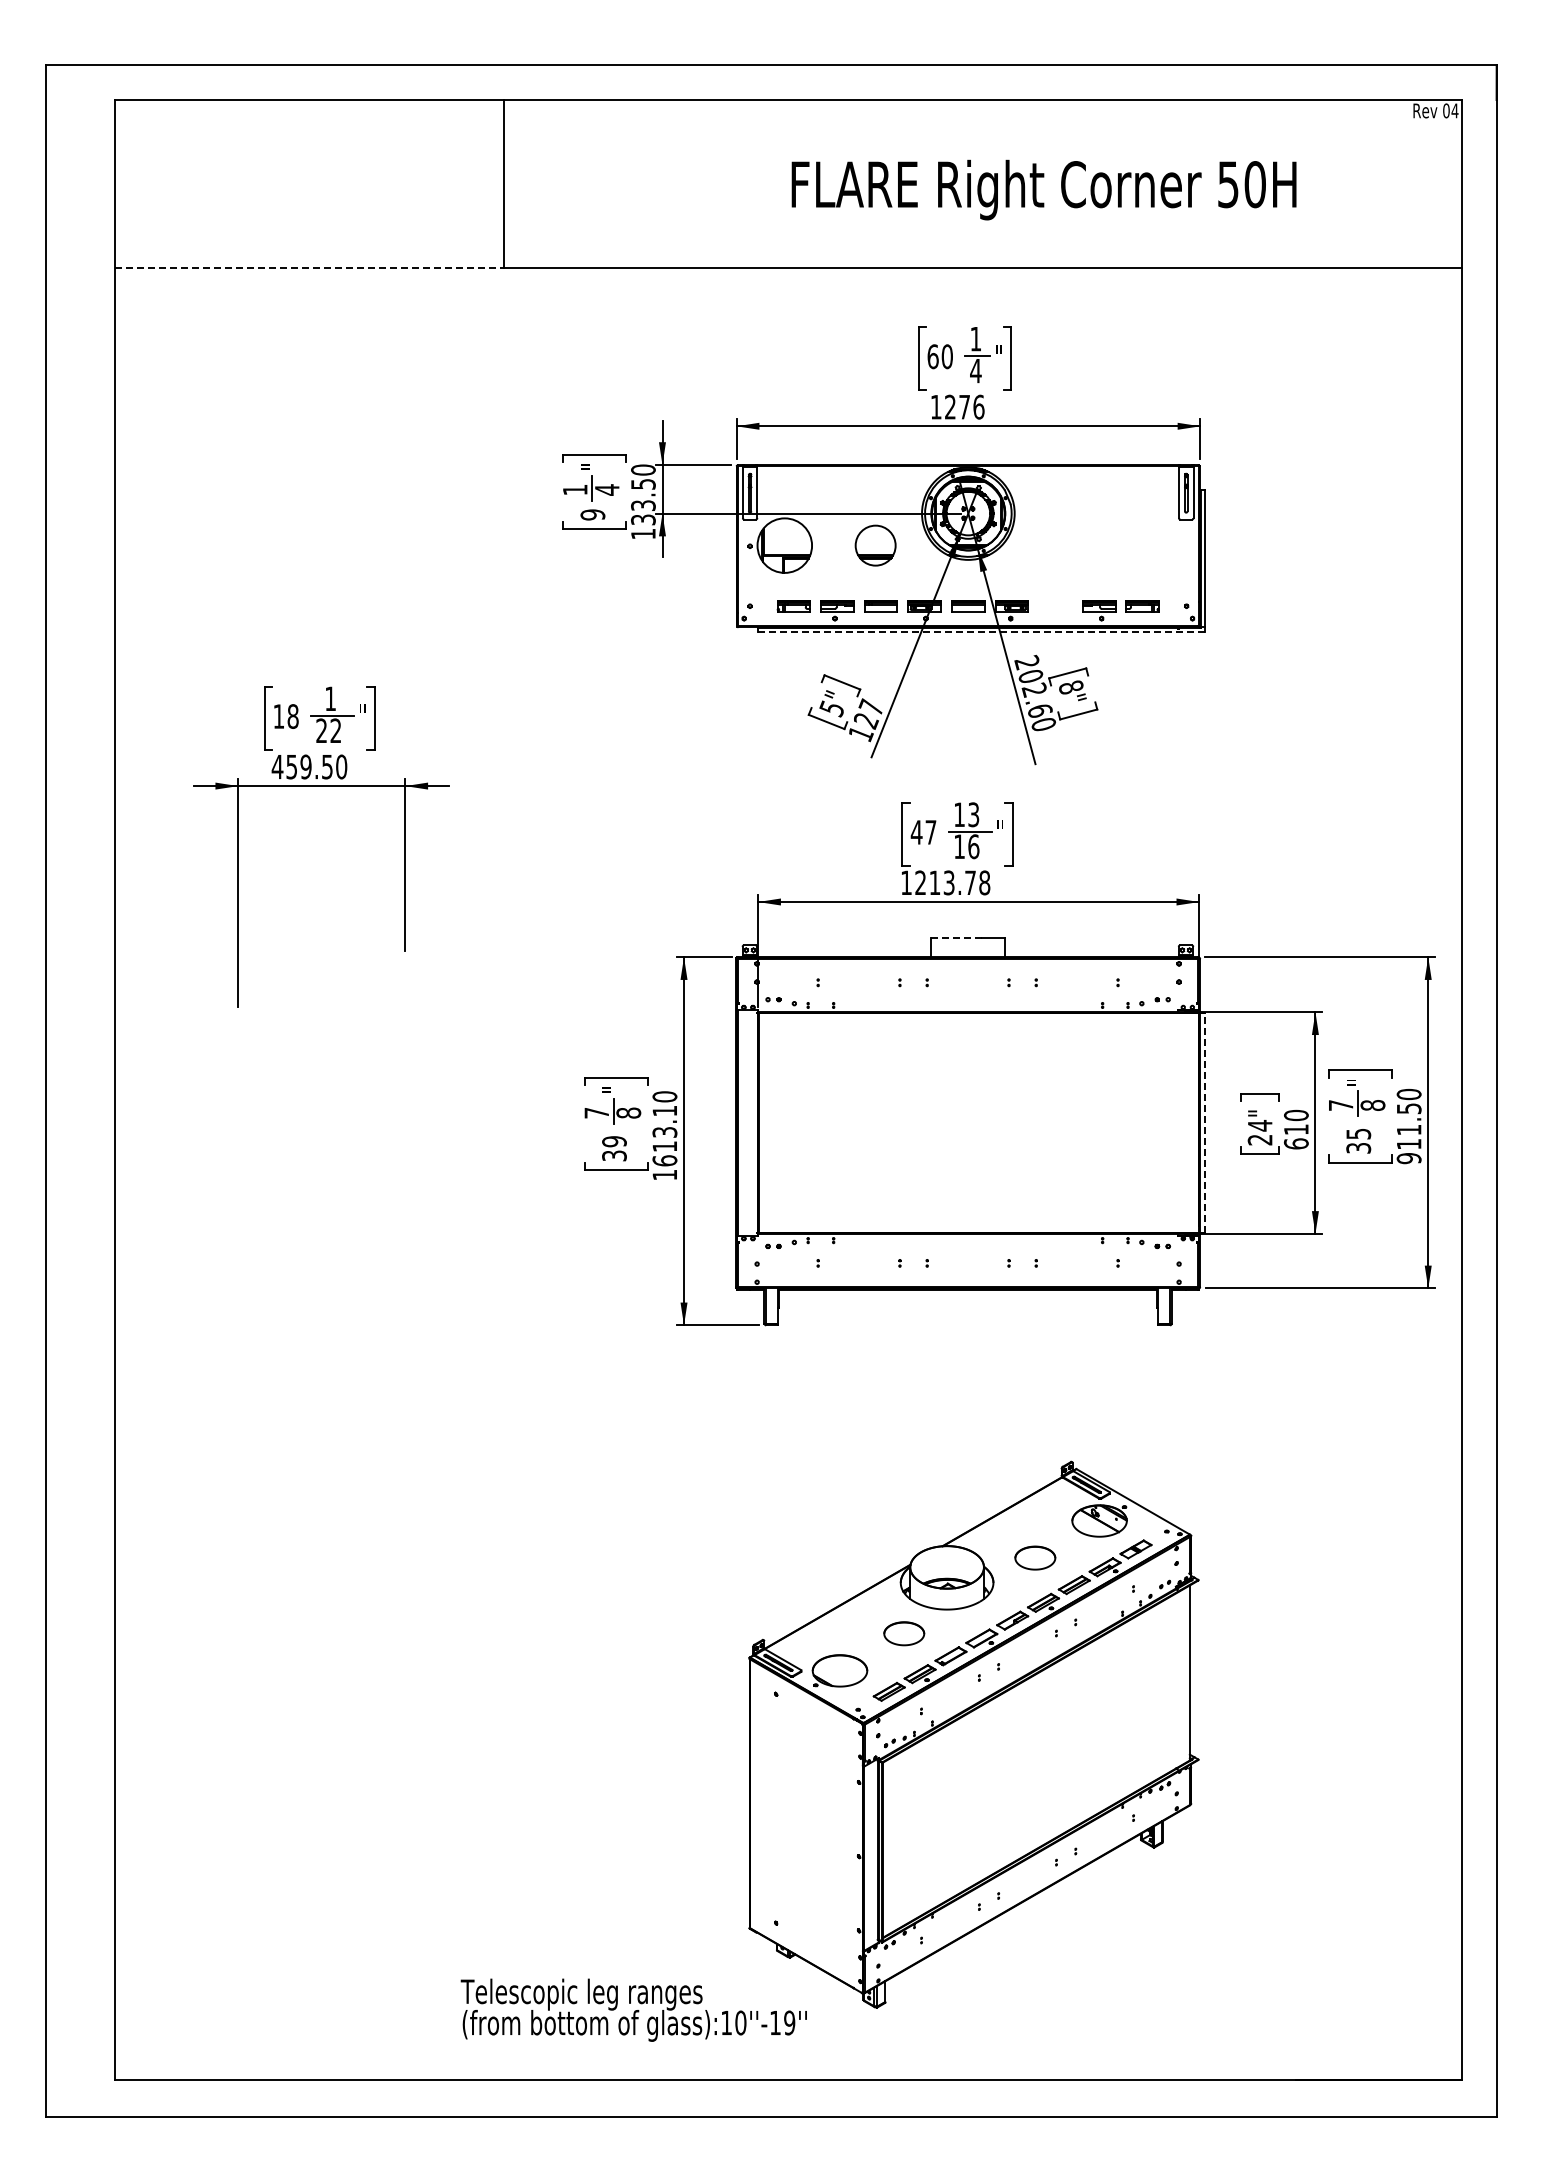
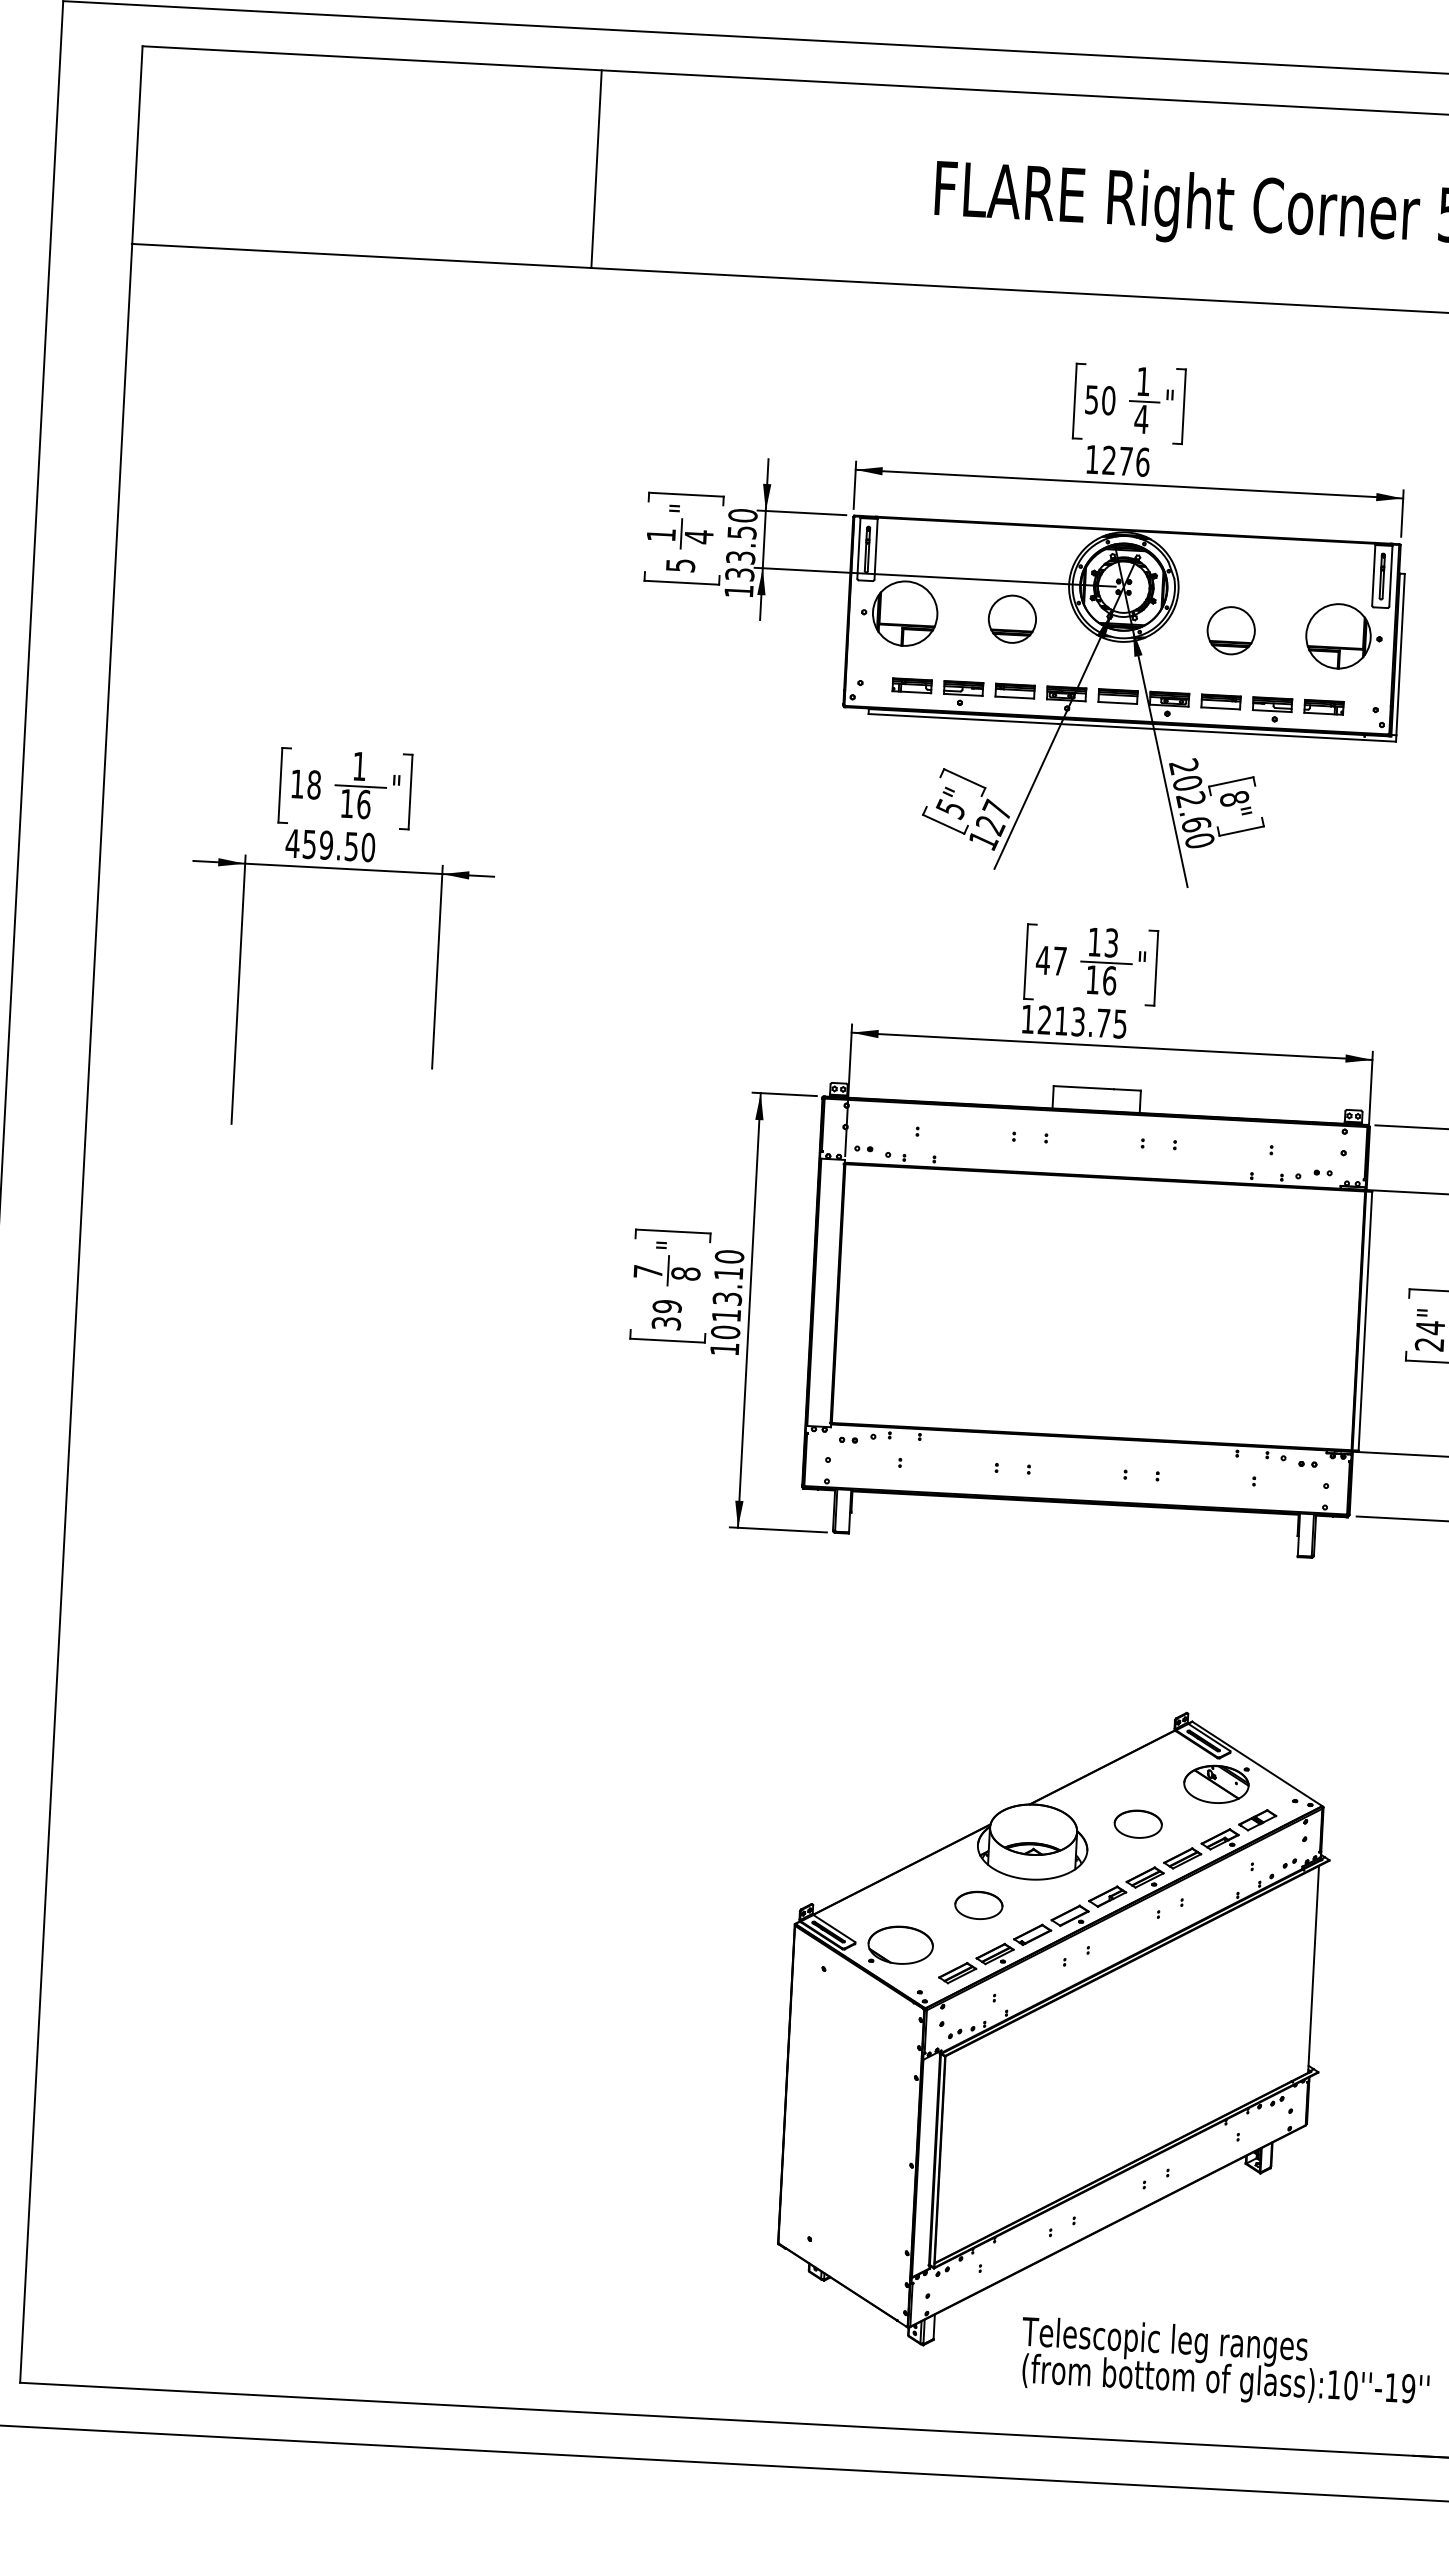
line: (309, 267) -> (361, 255), dashed -> solid
text: (932, 356) -> (1091, 399), 60 -> 50
text: (592, 514) -> (680, 565), 9 -> 5
part: (1060, 545) -> (1230, 630), added
part: (1156, 545) -> (1343, 636), added
part: (1055, 606) -> (1220, 702), added
line: (981, 632) -> (1131, 728), dashed -> solid
text: (328, 730) -> (355, 803), 22 -> 16
text: (984, 882) -> (1120, 1023), 1213.78 -> 1213.75
line: (956, 938) -> (1083, 1087), dashed -> solid
line: (1204, 1123) -> (1364, 1321), dashed -> solid
text: (664, 1160) -> (725, 1331), 1613.10 -> 1013.10
text: (633, 2009) -> (1225, 2363), moved

